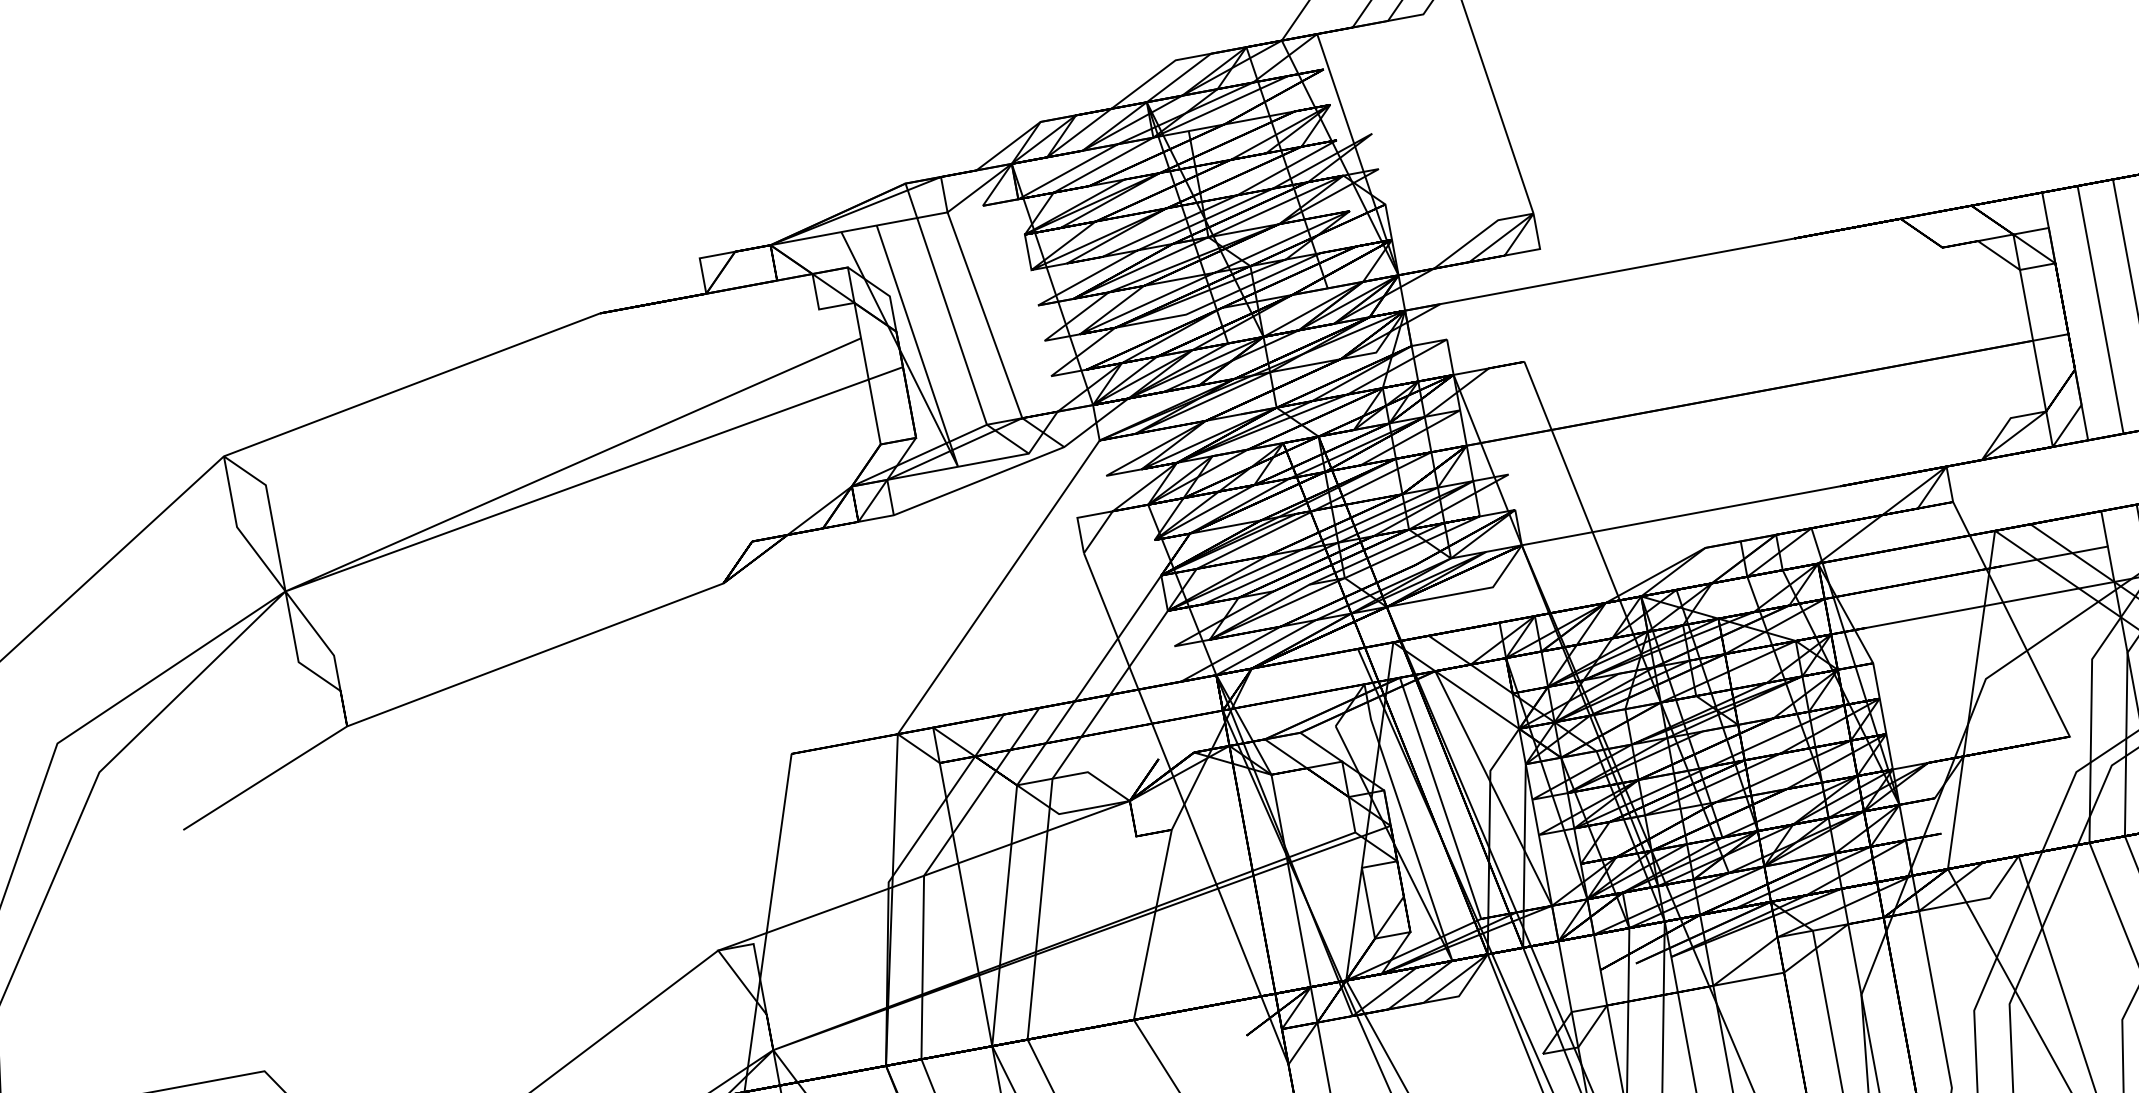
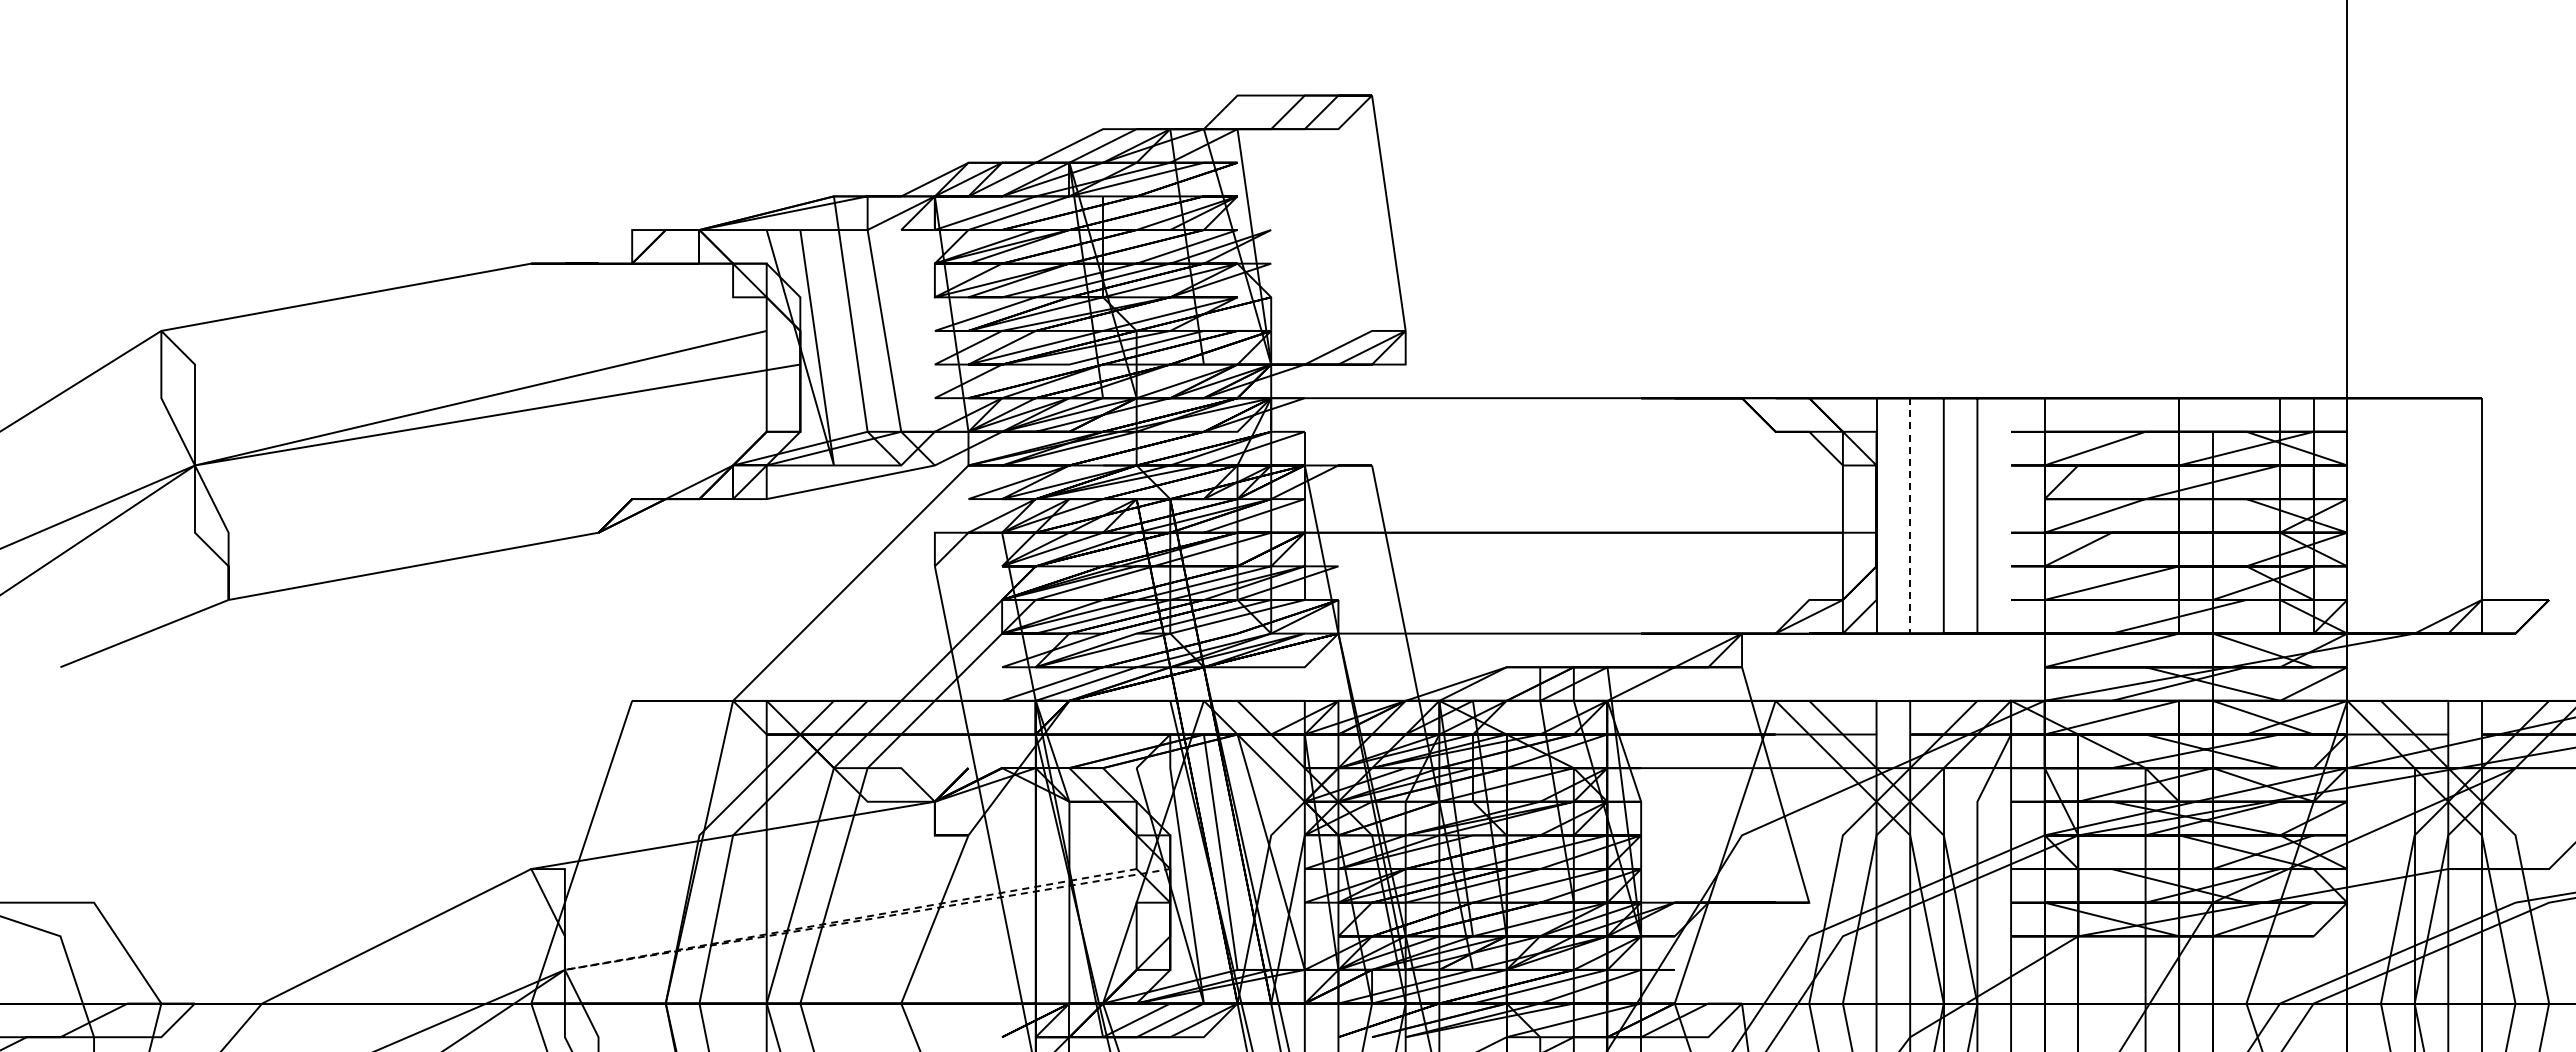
line: (2100, 309) -> (1910, 515), solid -> dashed
line: (789, 1044) -> (580, 967), solid -> dashed

